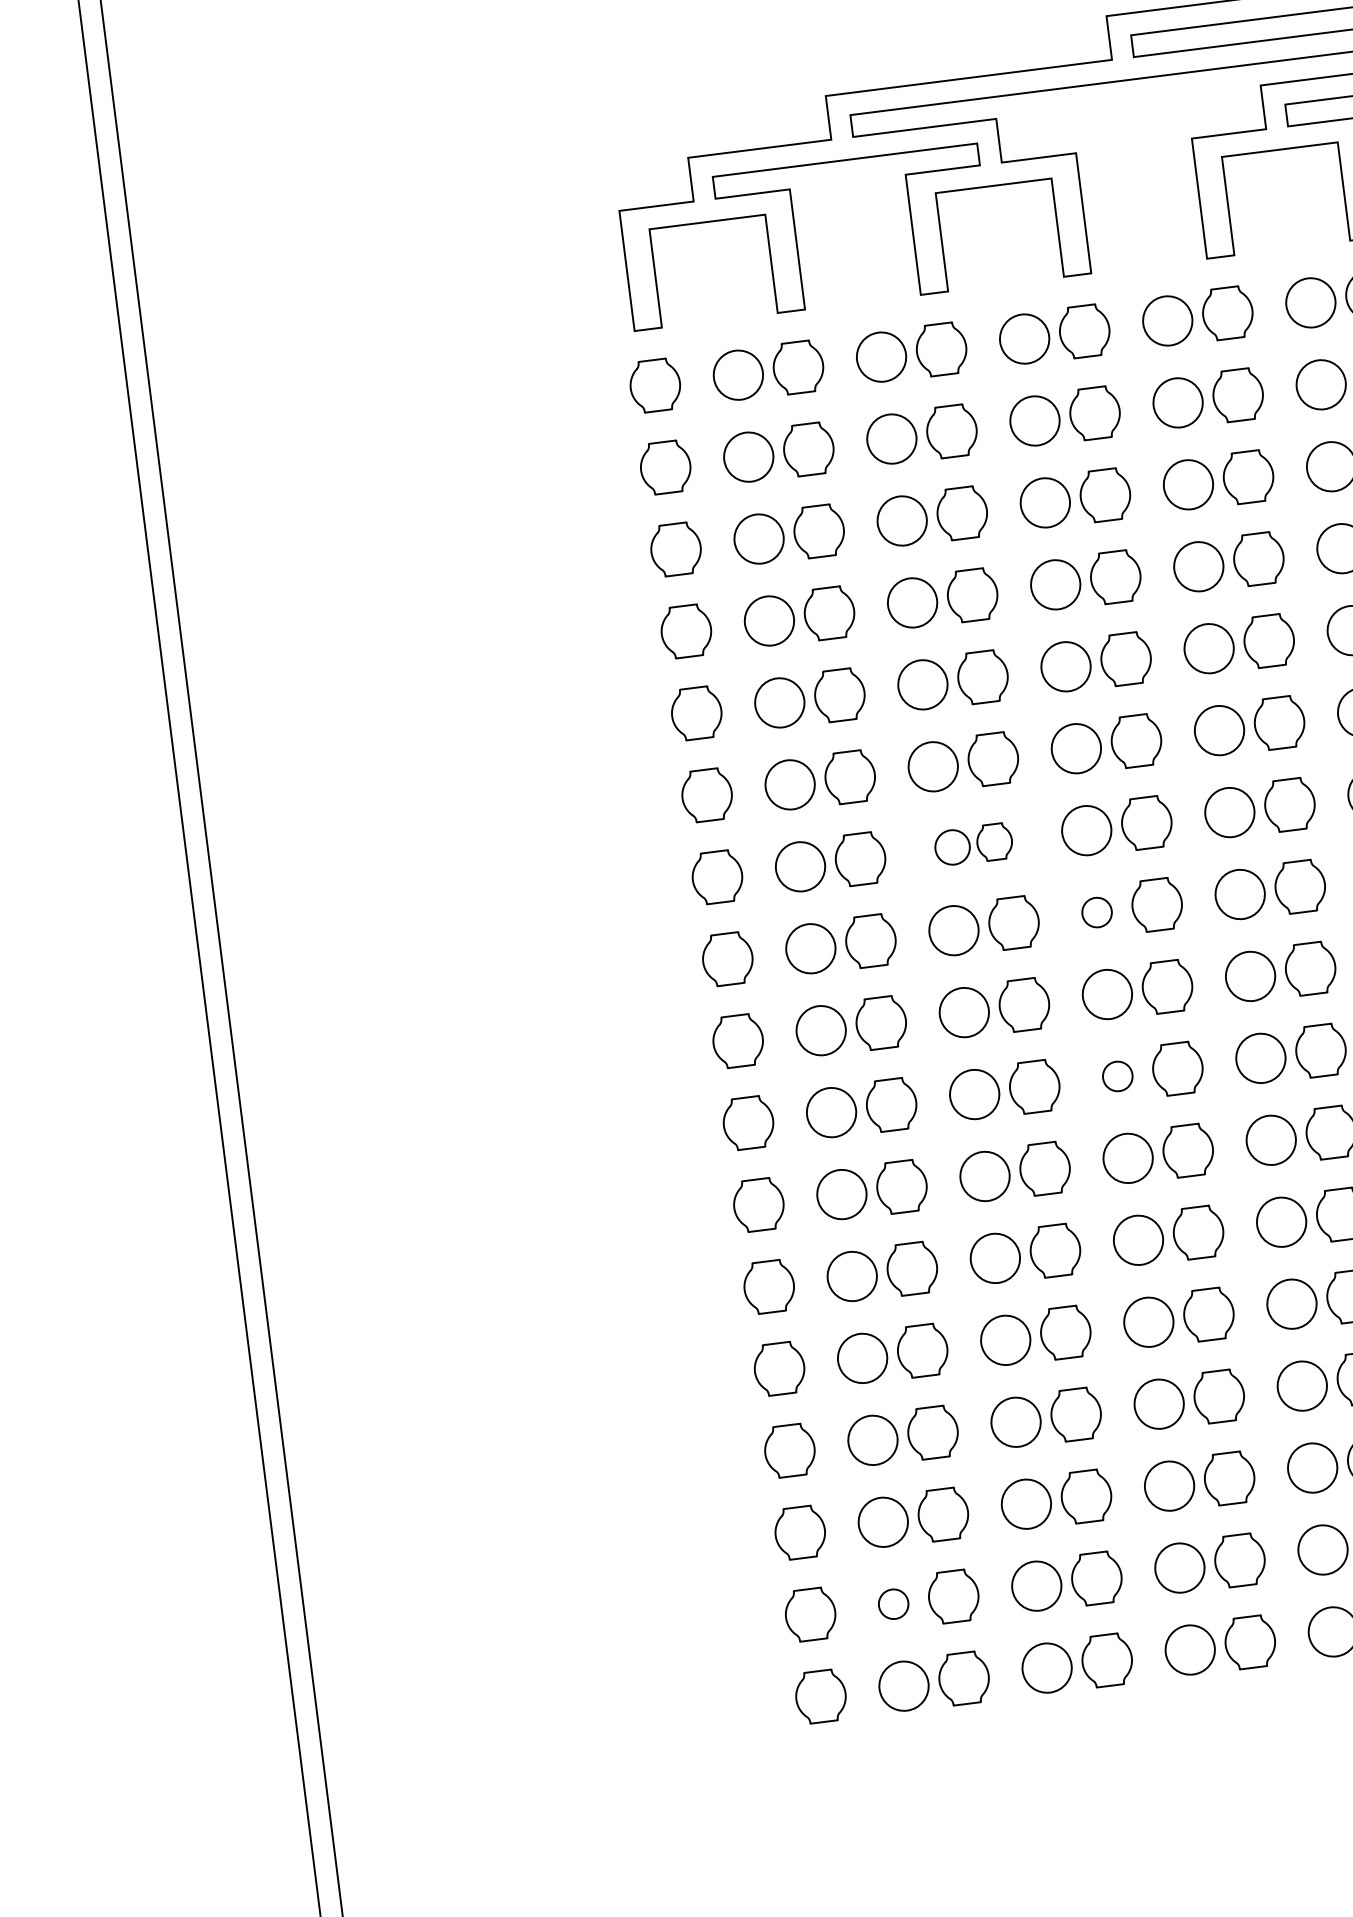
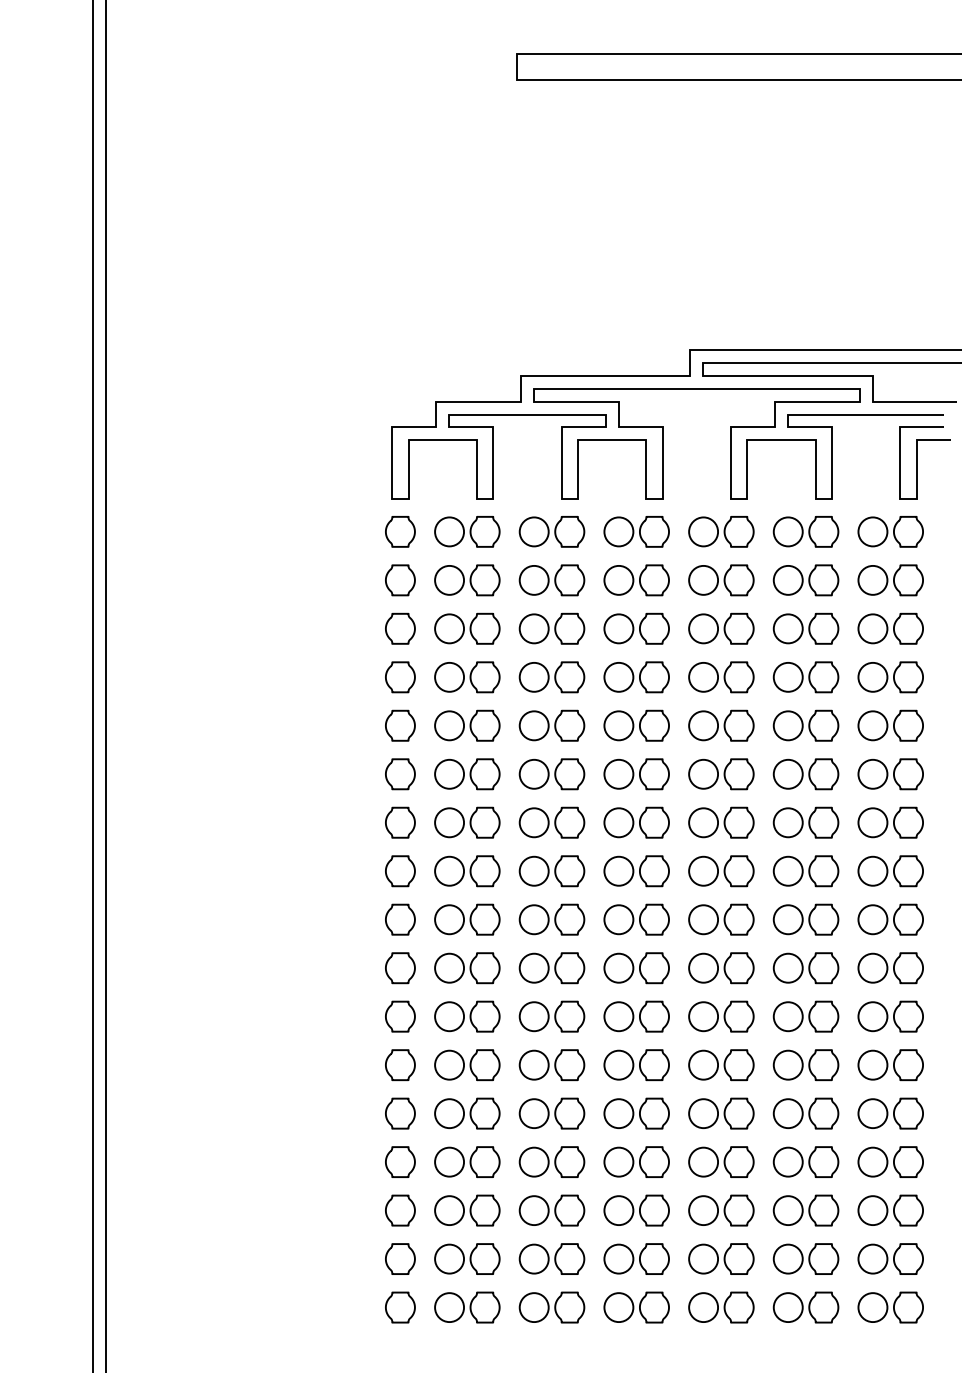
part: (972, 844) -> (551, 822), size x1.43
circle: (1096, 911) -> (618, 870), size x1.67
circle: (1116, 1075) -> (618, 967), size x1.67
circle: (893, 1603) -> (449, 1258), size x1.67

